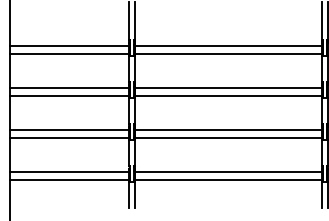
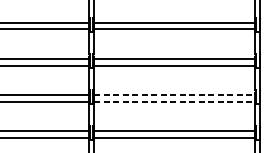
line: (229, 129) -> (175, 94), solid -> dashed
line: (229, 137) -> (175, 101), solid -> dashed

